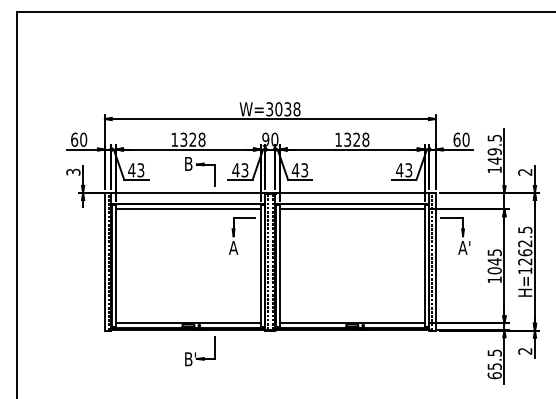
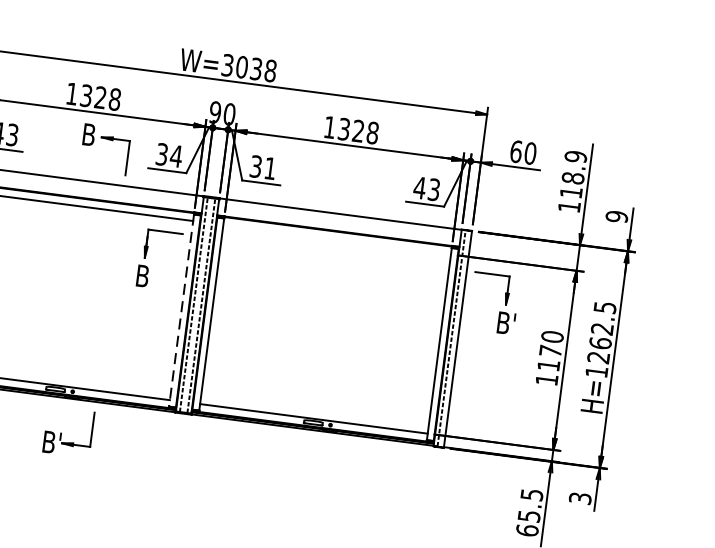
text: (494, 149) -> (573, 174), 149.5 -> 118.9
text: (240, 170) -> (169, 155), 43 -> 34
text: (299, 170) -> (262, 167), 43 -> 31
text: (525, 171) -> (617, 215), 2 -> 9
line: (351, 209) -> (335, 239), removed
text: (233, 247) -> (142, 275), A -> B
text: (462, 247) -> (502, 322), A' -> B'
text: (494, 261) -> (550, 350), 1045 -> 1170
line: (260, 266) -> (181, 310), solid -> dashed
text: (525, 351) -> (580, 498), 2 -> 3

